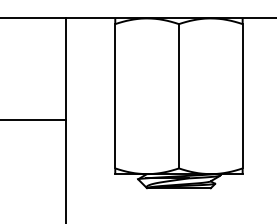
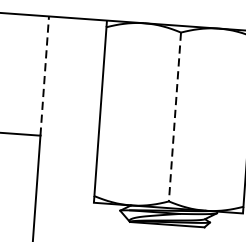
line: (65, 69) -> (44, 76), solid -> dashed
line: (178, 96) -> (174, 117), solid -> dashed

